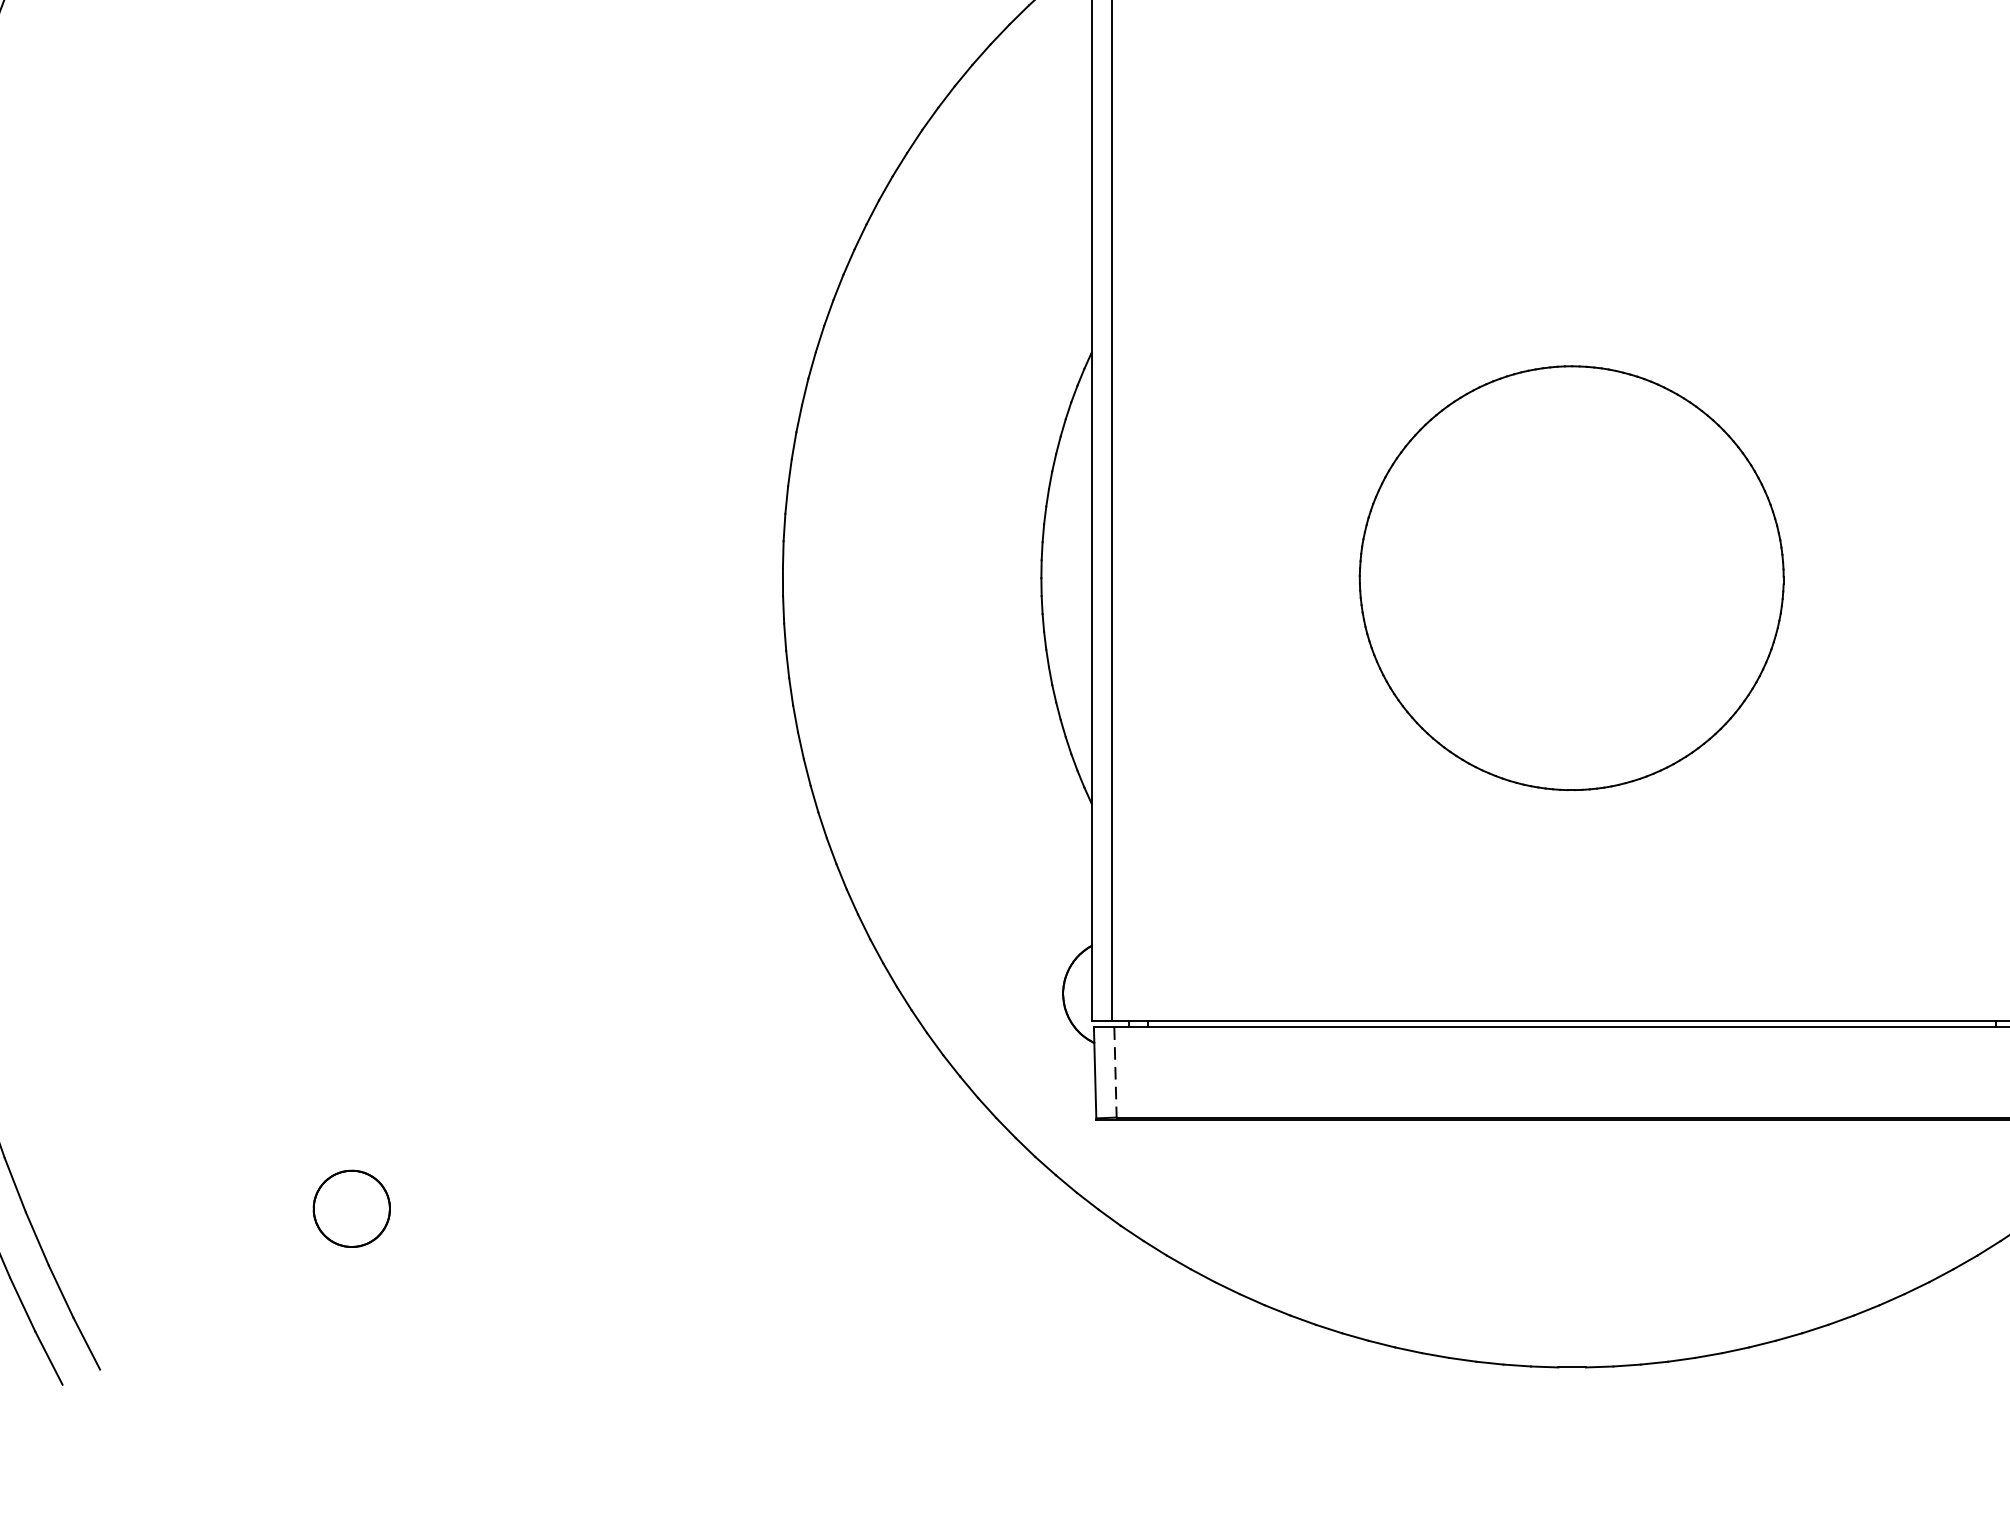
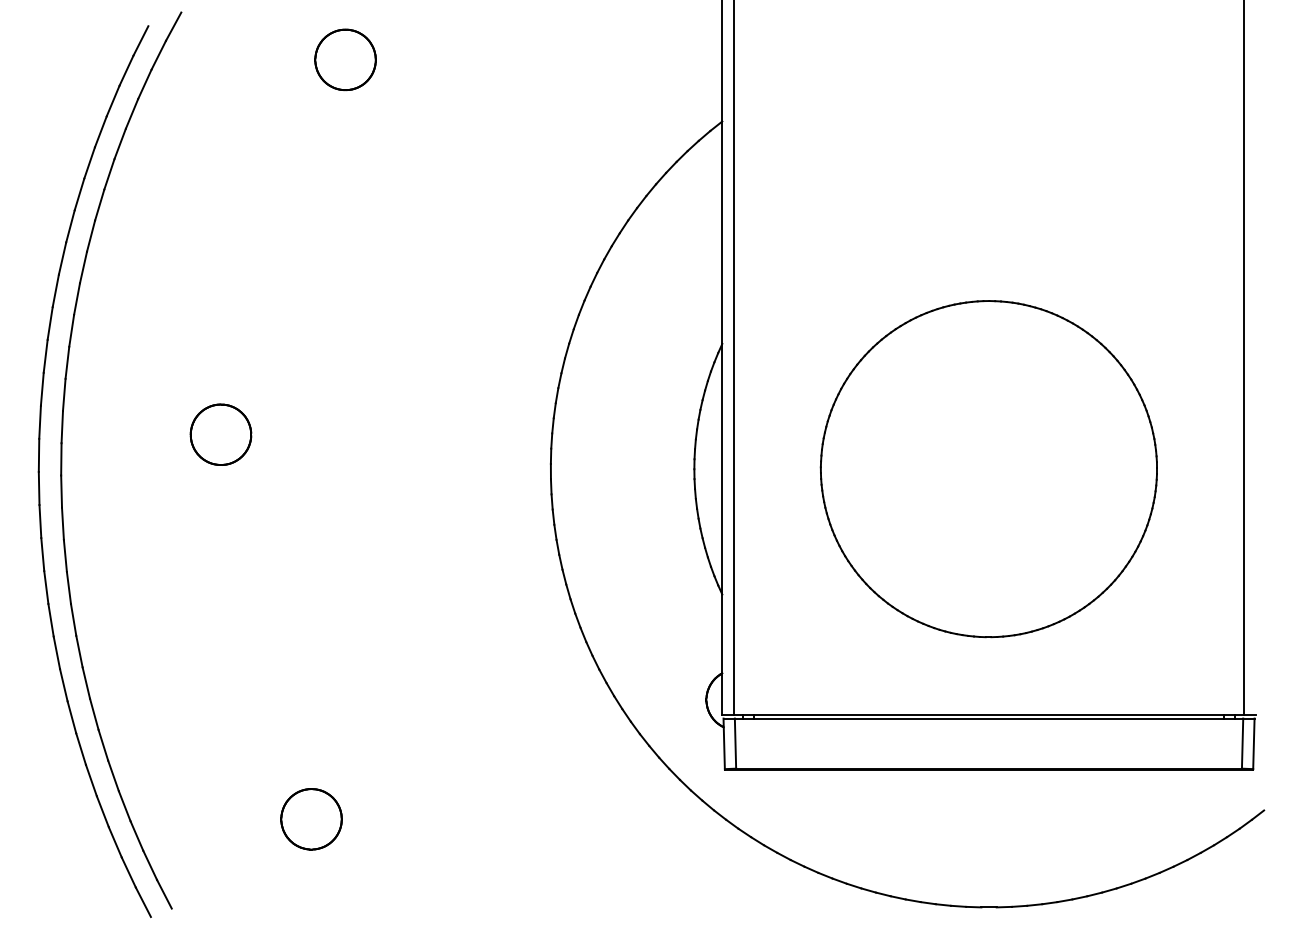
part: (187, 515) -> (220, 434), added
part: (1571, 578) -> (988, 469), size x1.43
line: (1115, 1074) -> (735, 744), dashed -> solid
part: (351, 1209) -> (311, 819), size x1.43

